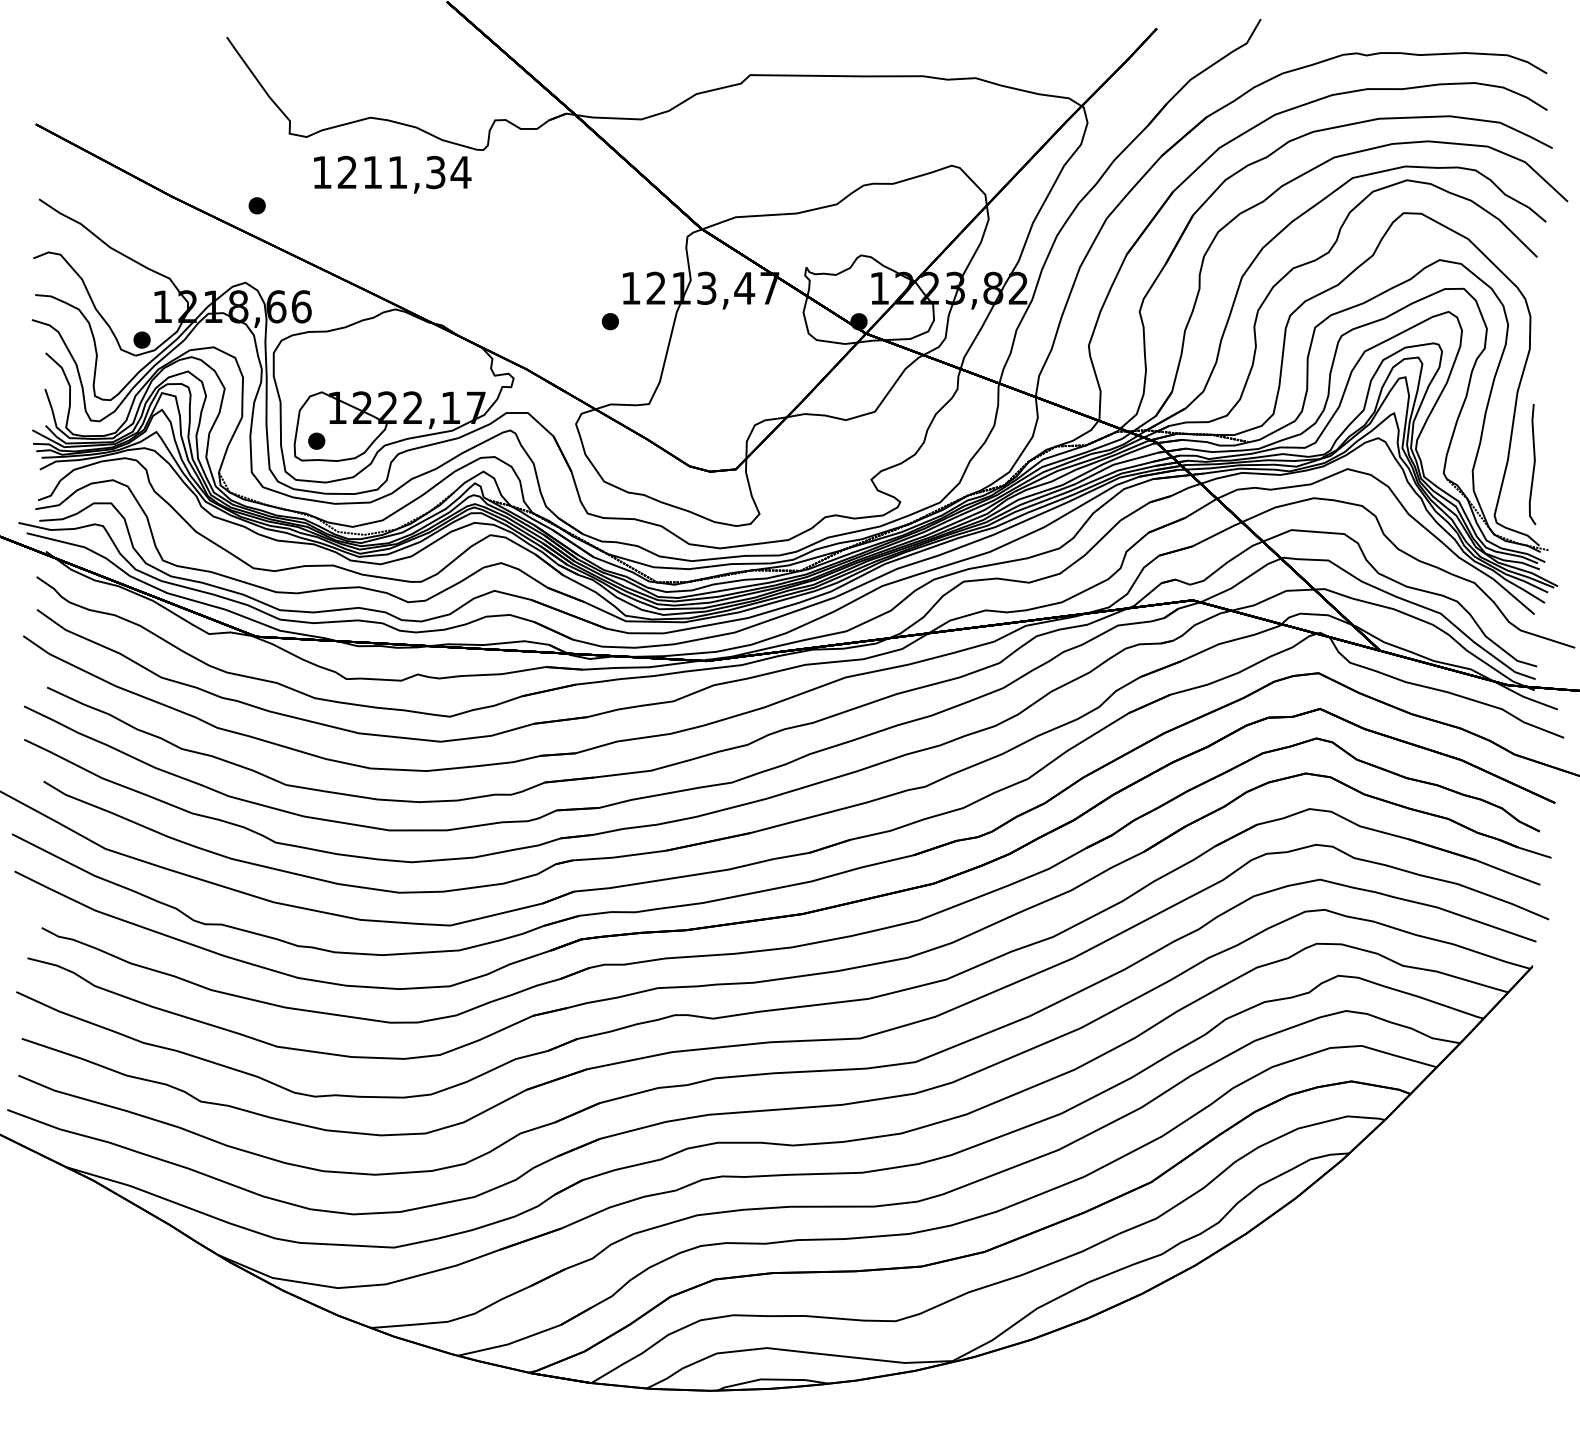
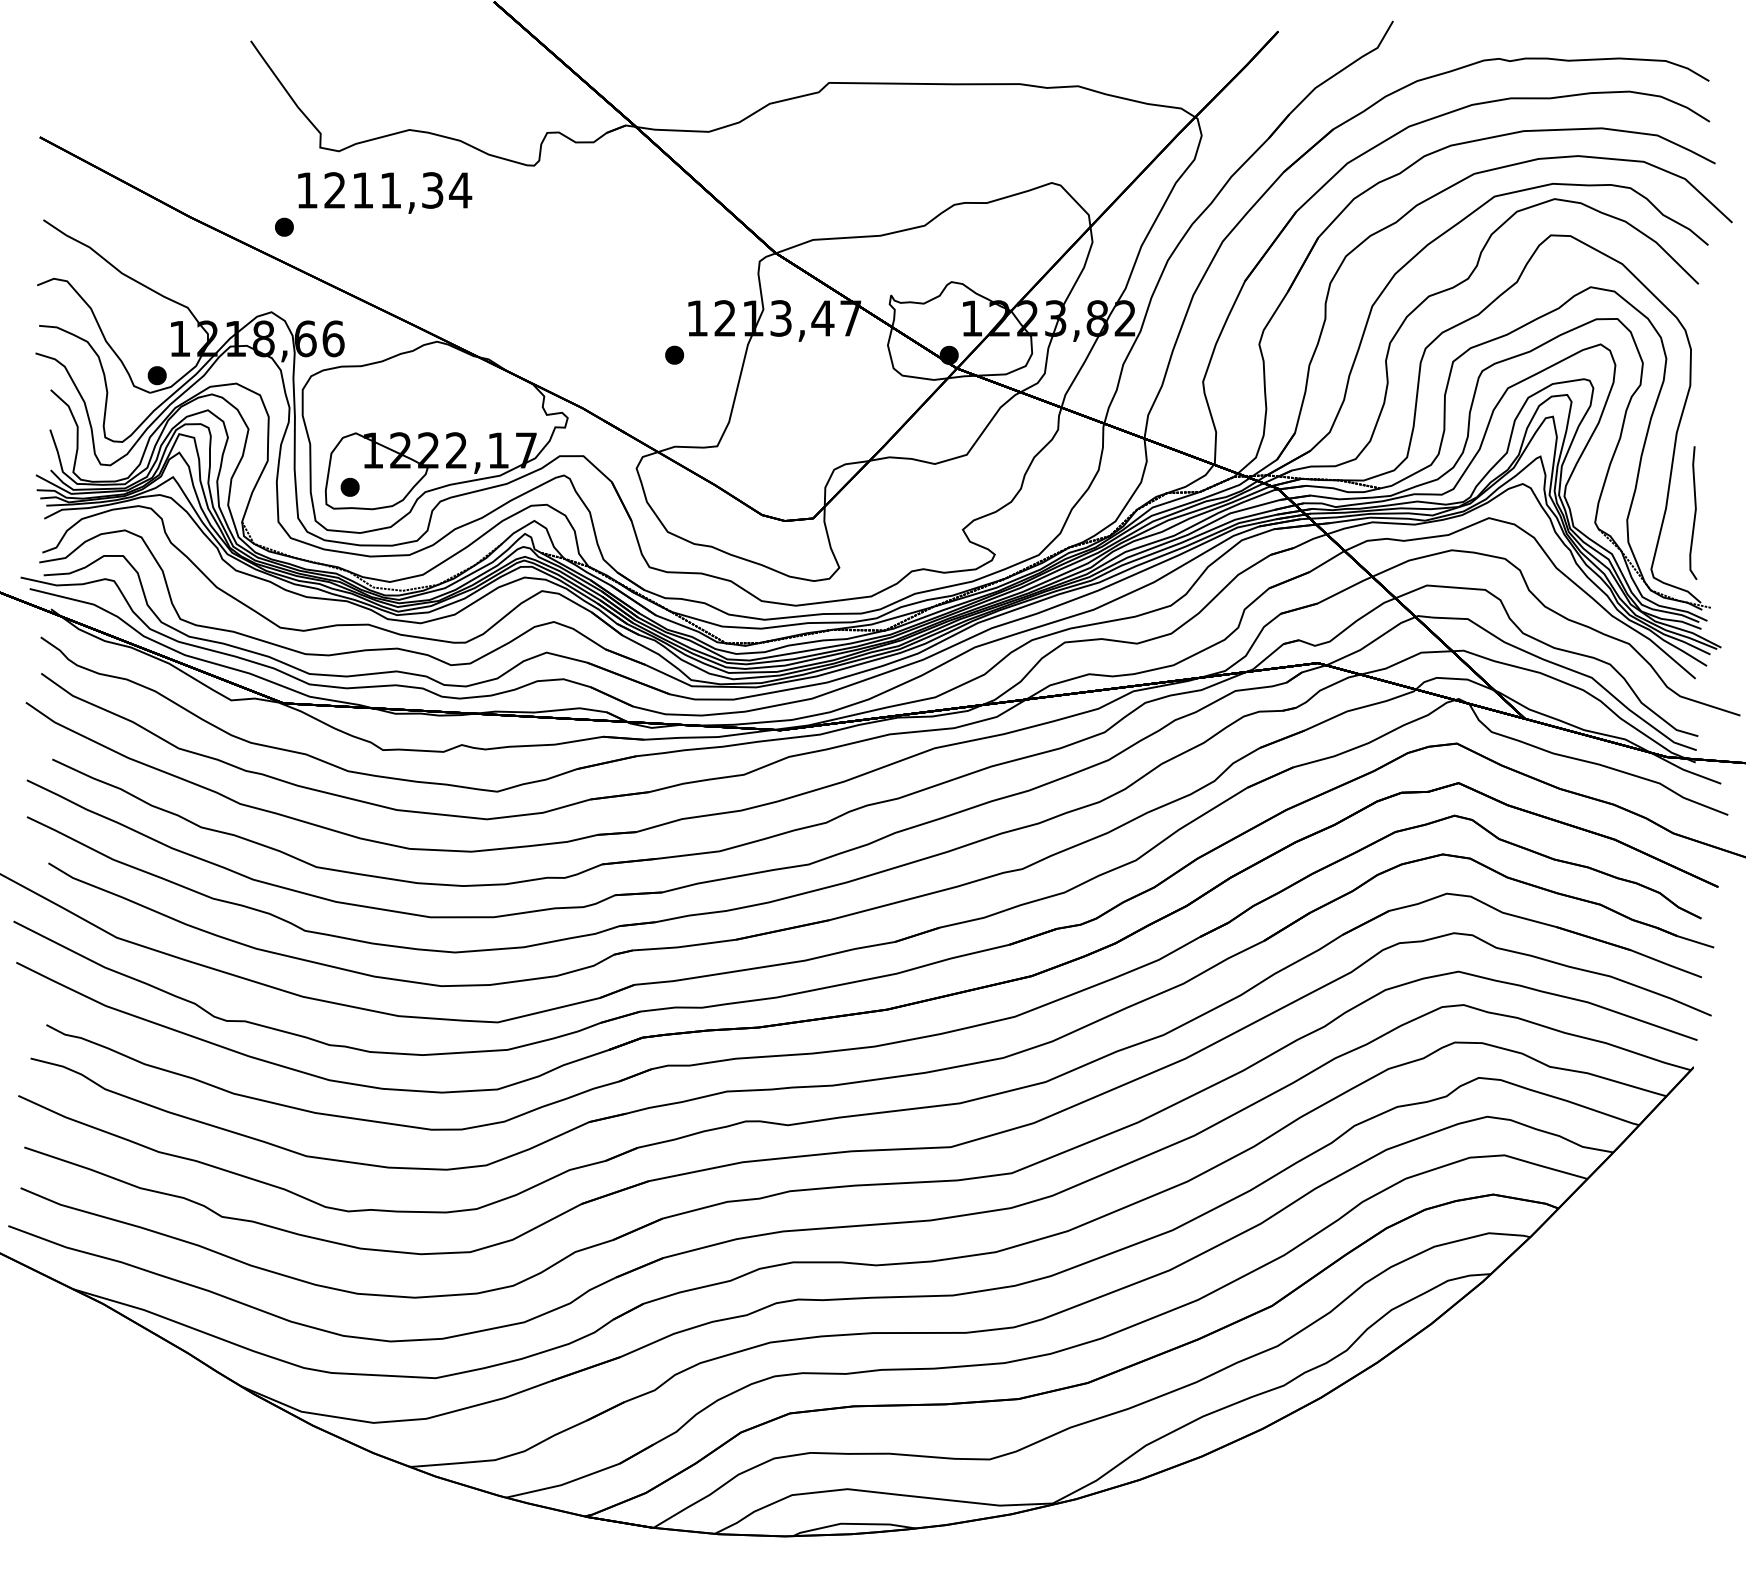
text: (393, 174) -> (385, 192), moved

